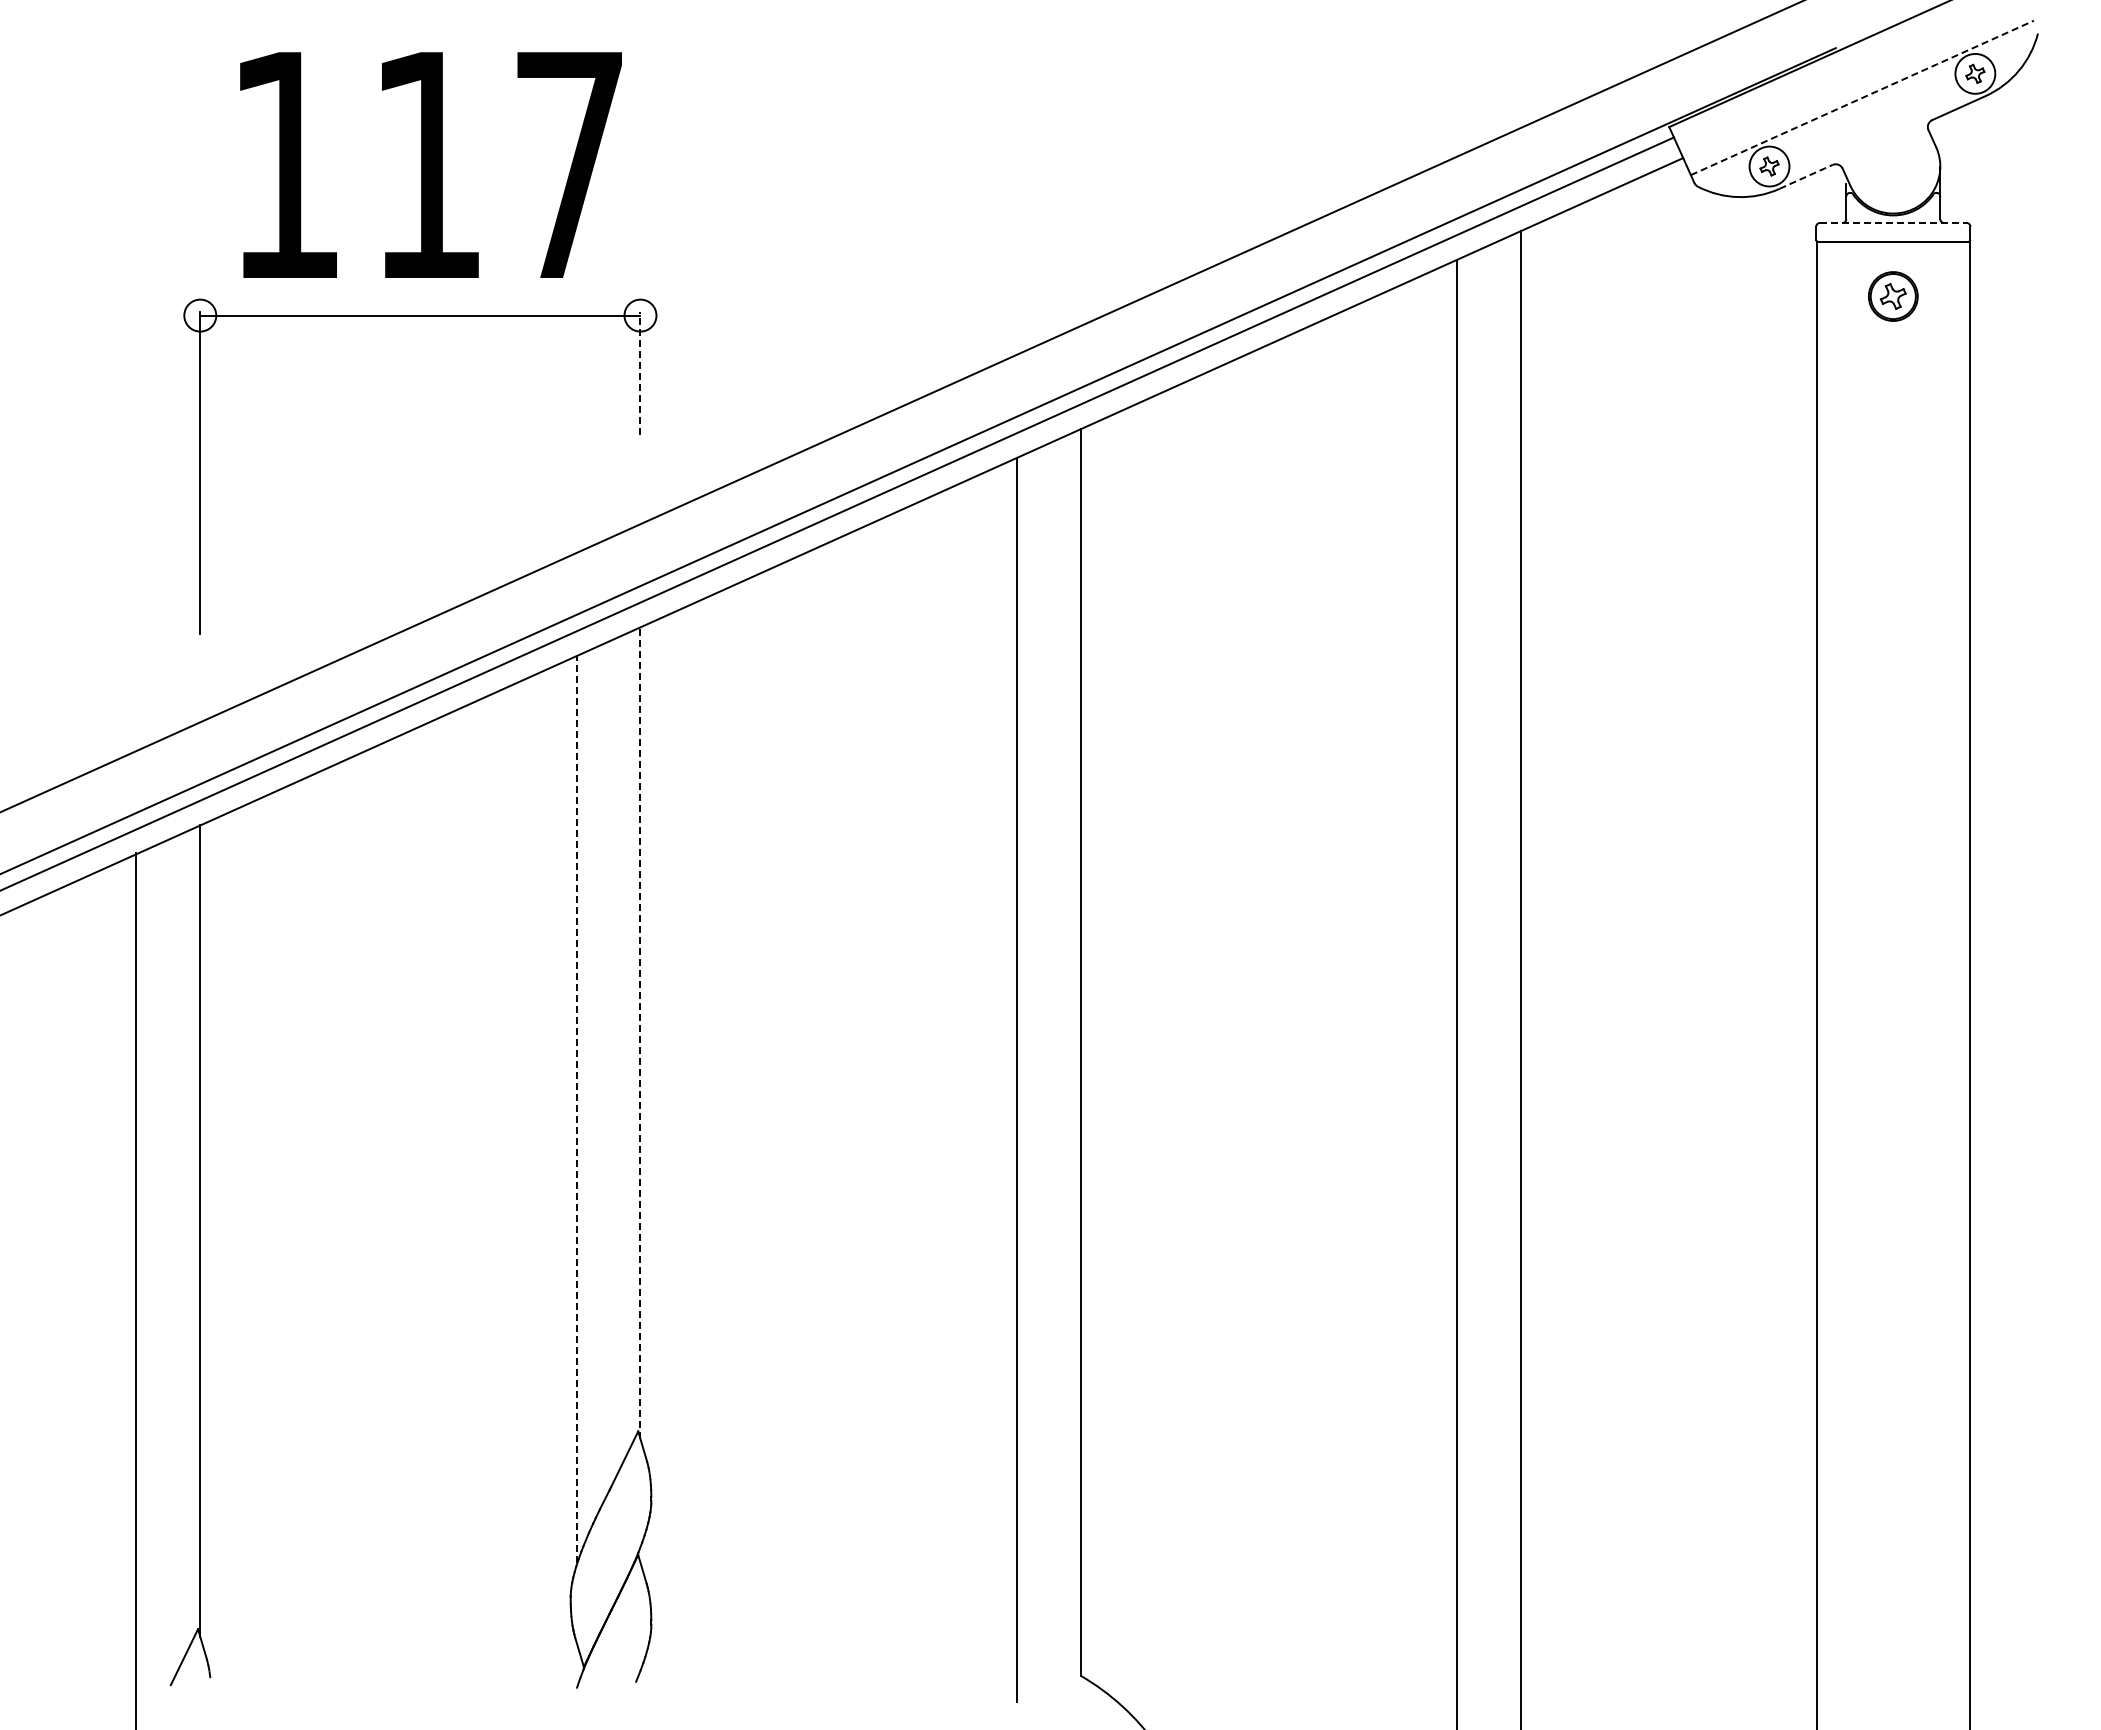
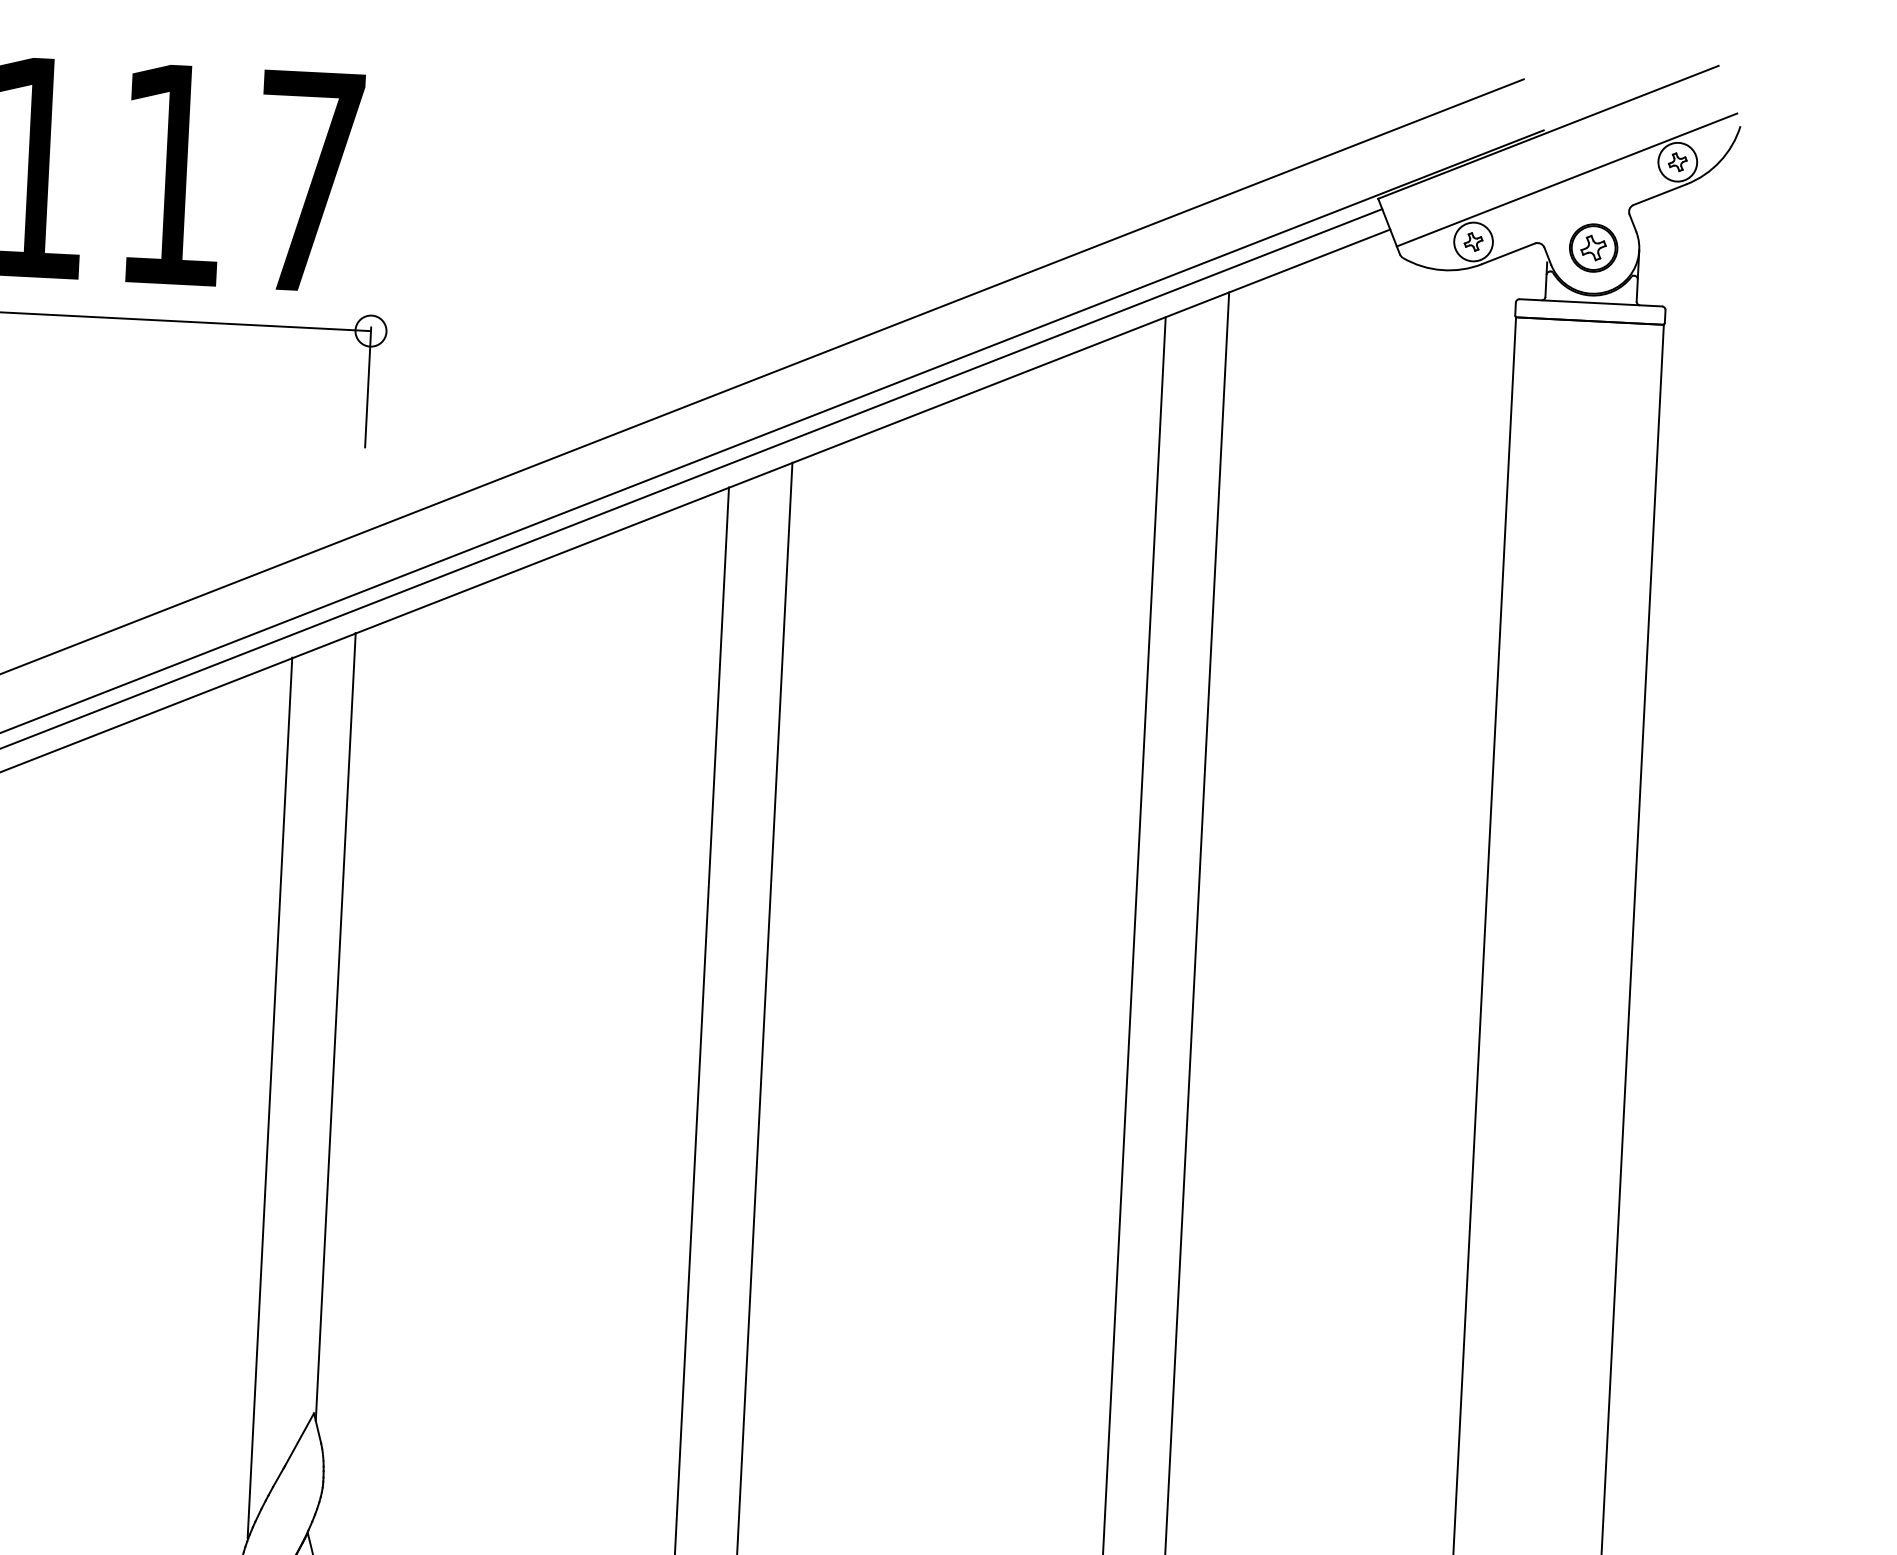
line: (1862, 97) -> (1567, 179), dashed -> solid
line: (1806, 176) -> (1508, 253), dashed -> solid
line: (1893, 222) -> (1591, 302), dashed -> solid
part: (1893, 296) -> (1593, 248), moved
line: (640, 373) -> (368, 387), dashed -> solid
line: (640, 1032) -> (335, 1026), dashed -> solid
line: (576, 1109) -> (269, 1098), dashed -> solid

